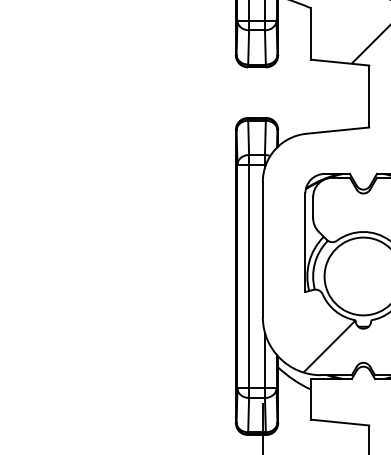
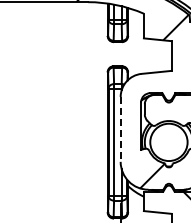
line: (262, 249) -> (120, 129), solid -> dashed

